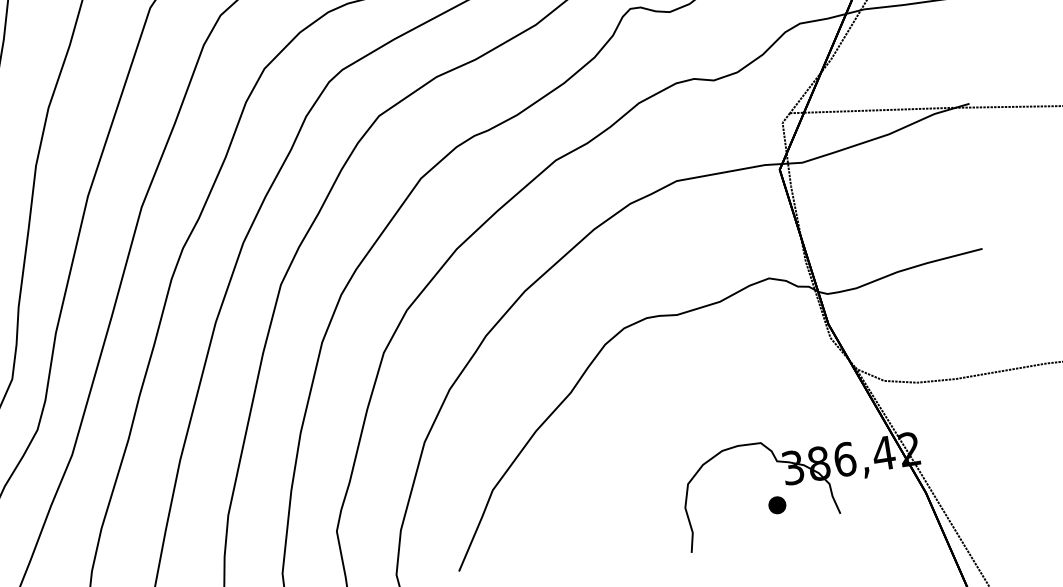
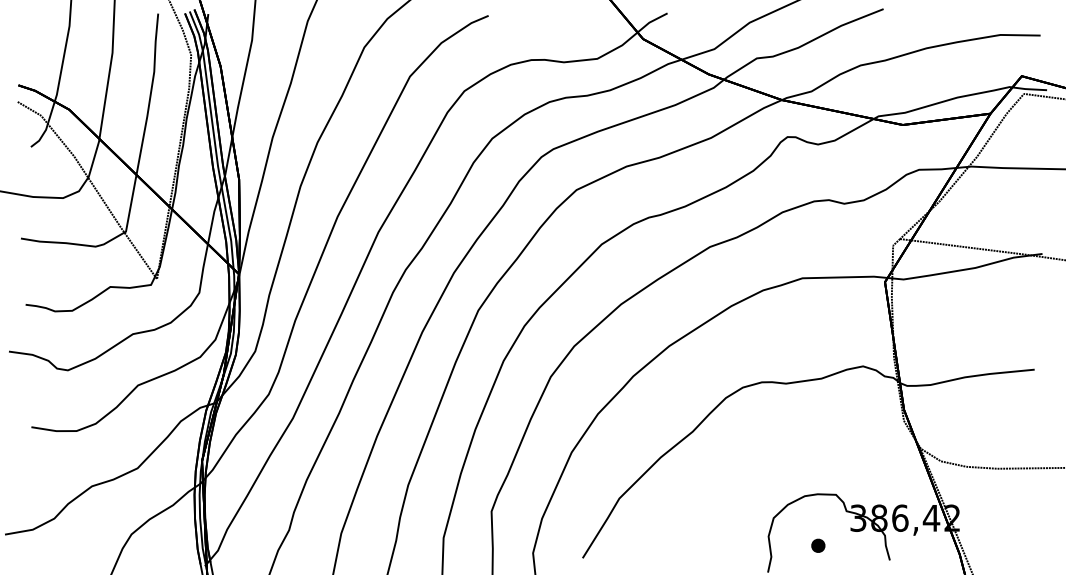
part: (777, 504) -> (818, 545), moved

